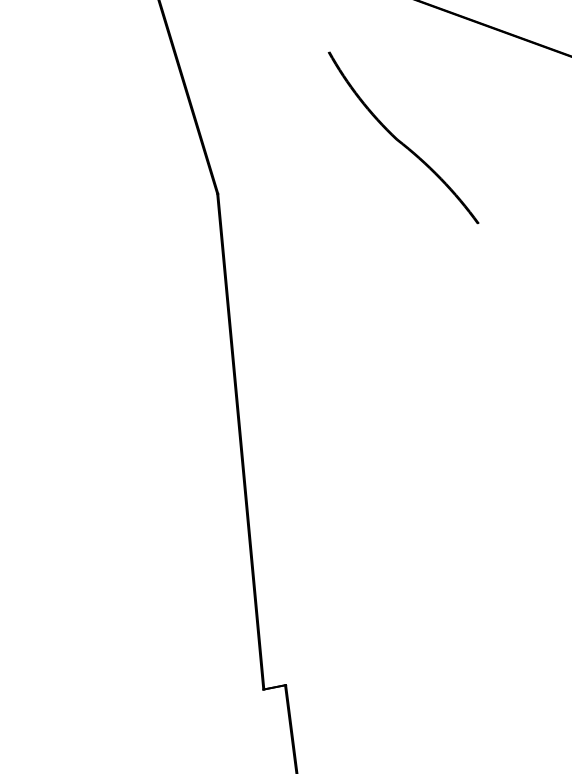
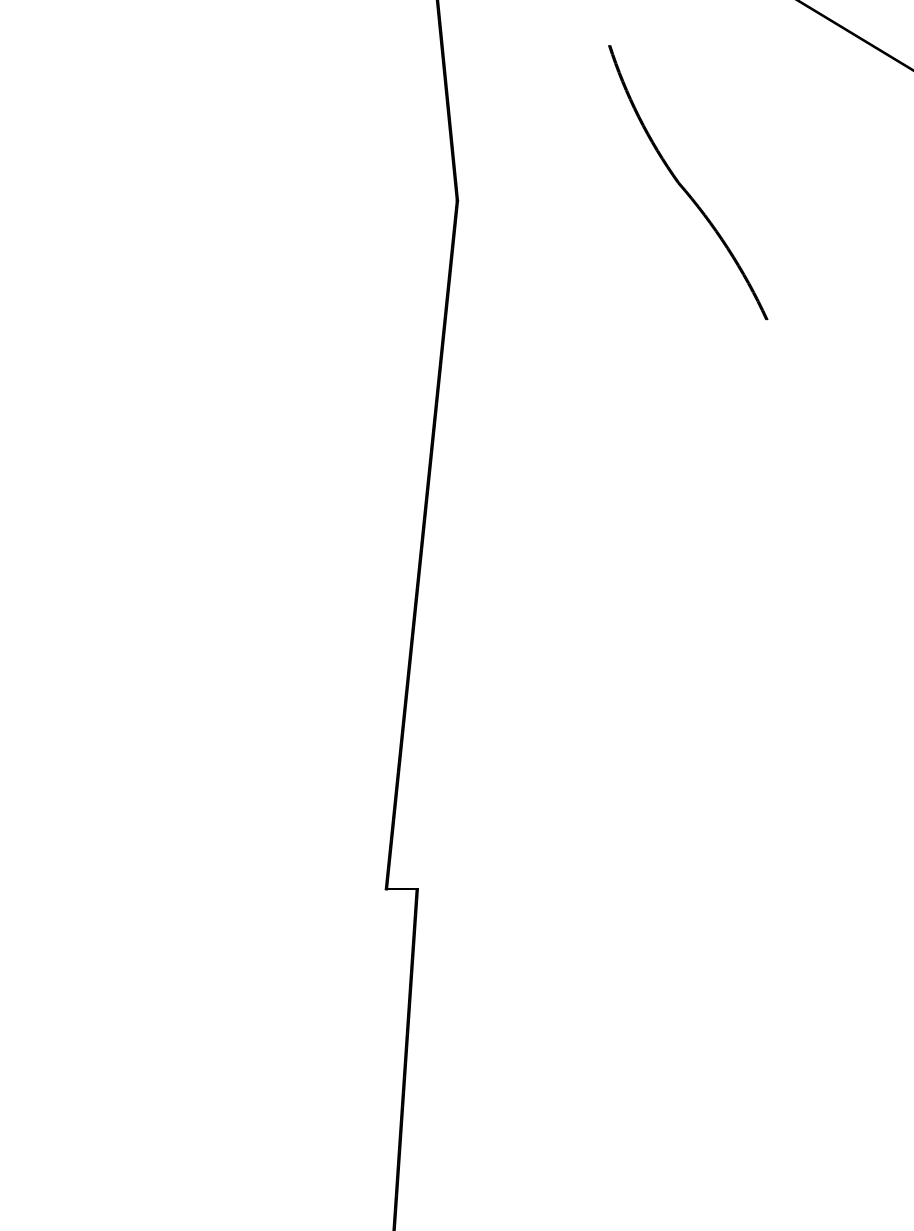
part: (400, 141) -> (683, 186), moved

